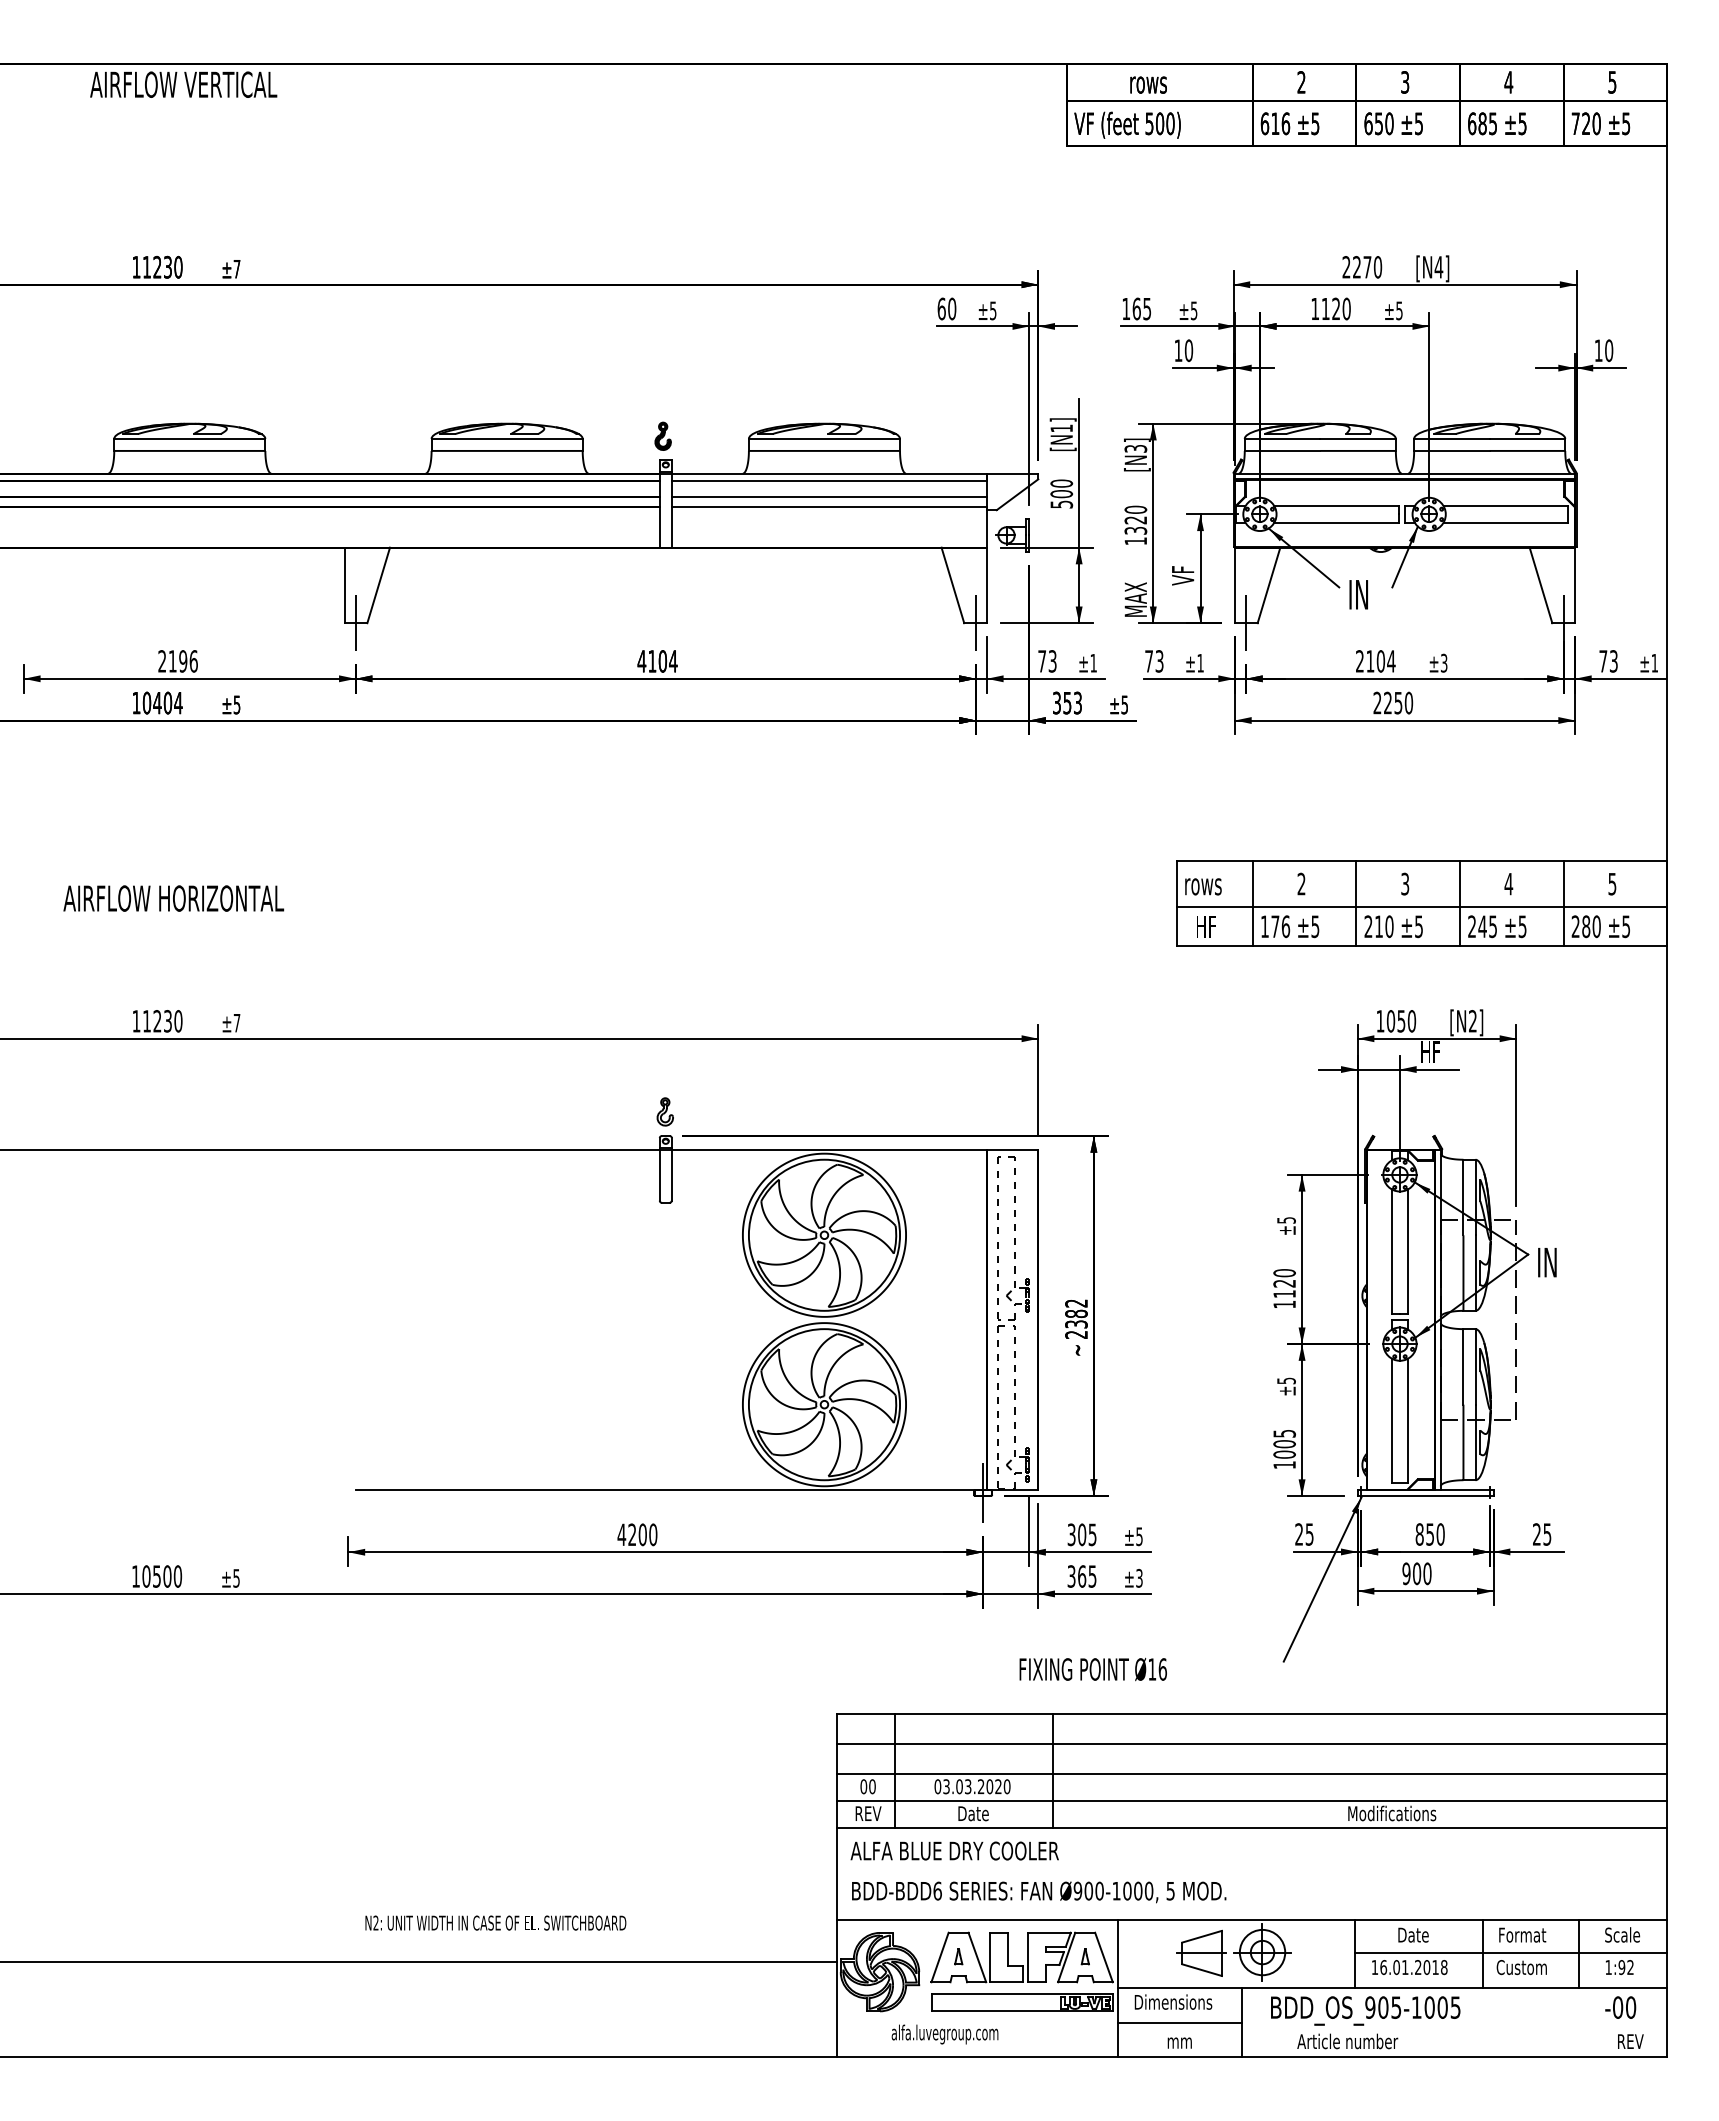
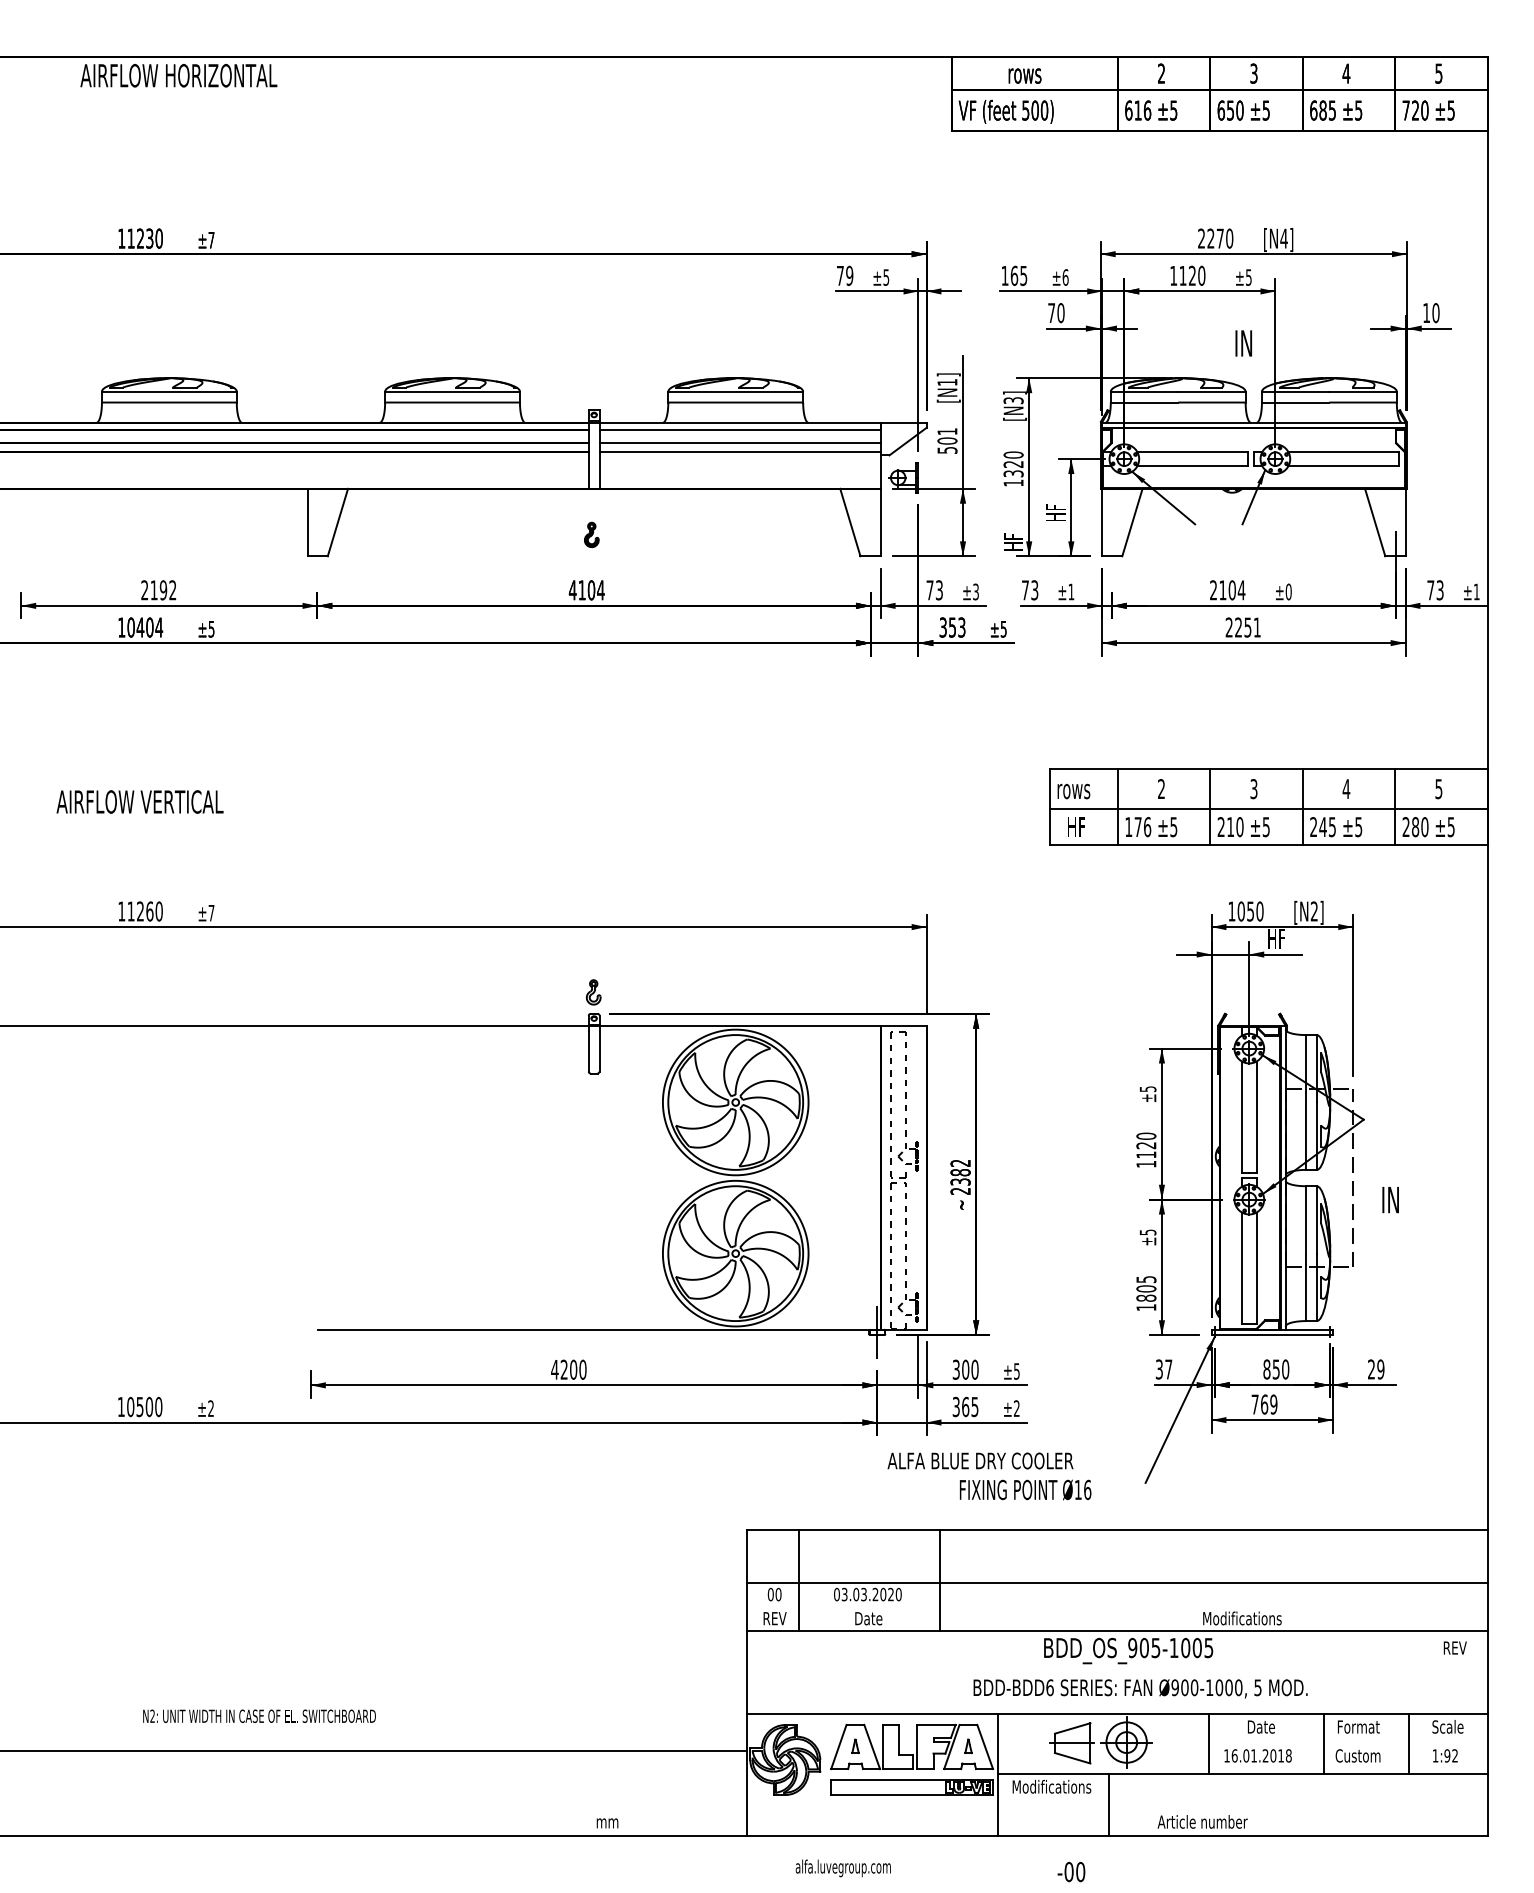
text: (247, 84) -> (220, 75), AIRFLOW VERTICAL -> AIRFLOW HORIZONTAL
text: (946, 308) -> (844, 275), 60 -> 79
text: (1193, 310) -> (1065, 277), ±5 -> ±6
text: (1178, 350) -> (1051, 312), 10 -> 70
part: (662, 435) -> (591, 534), moved
text: (1061, 483) -> (947, 431), 500 -> 501
text: (1183, 575) -> (1056, 513), VF -> HF
text: (1358, 594) -> (1243, 343), moved
text: (1135, 599) -> (1013, 535), MAX -> HF
line: (355, 623) -> (317, 556), removed
line: (975, 623) -> (870, 556), removed
line: (1246, 623) -> (1112, 556), removed
text: (193, 661) -> (172, 590), 2196 -> 2192
text: (1093, 662) -> (975, 591), ±1 -> ±3
text: (1443, 662) -> (1288, 591), ±3 -> ±0
text: (1408, 702) -> (1256, 627), 2250 -> 2251
text: (220, 898) -> (196, 801), AIRFLOW HORIZONTAL -> AIRFLOW VERTICAL
text: (168, 1021) -> (150, 911), 11230 -> 11260
text: (1547, 1262) -> (1390, 1199), moved
text: (1284, 1454) -> (1146, 1298), 1005 -> 1805
text: (1092, 1534) -> (974, 1369), 305 -> 300
text: (1304, 1534) -> (1164, 1369), 25 -> 37
text: (1547, 1534) -> (1380, 1369), 25 -> 29
text: (1416, 1573) -> (1264, 1404), 900 -> 769
text: (236, 1578) -> (211, 1408), ±5 -> ±2
text: (1139, 1578) -> (1016, 1408), ±3 -> ±2
text: (1092, 1669) -> (1024, 1489), moved
line: (1252, 1743) -> (1117, 1556), removed
line: (1252, 1800) -> (1117, 1606), removed
text: (954, 1850) -> (980, 1460), moved
text: (1039, 1892) -> (1140, 1688), moved
text: (495, 1922) -> (259, 1715), moved
line: (1511, 1952) -> (1348, 1742), removed
text: (1179, 2001) -> (1052, 1786), Dimensions -> Modifications
text: (1620, 2007) -> (1071, 1871), moved
text: (1365, 2010) -> (1128, 1650), moved
line: (1179, 2023) -> (1052, 1805), removed
text: (944, 2034) -> (842, 1868), moved
text: (1630, 2041) -> (1455, 1647), moved
text: (1179, 2042) -> (607, 1822), moved

